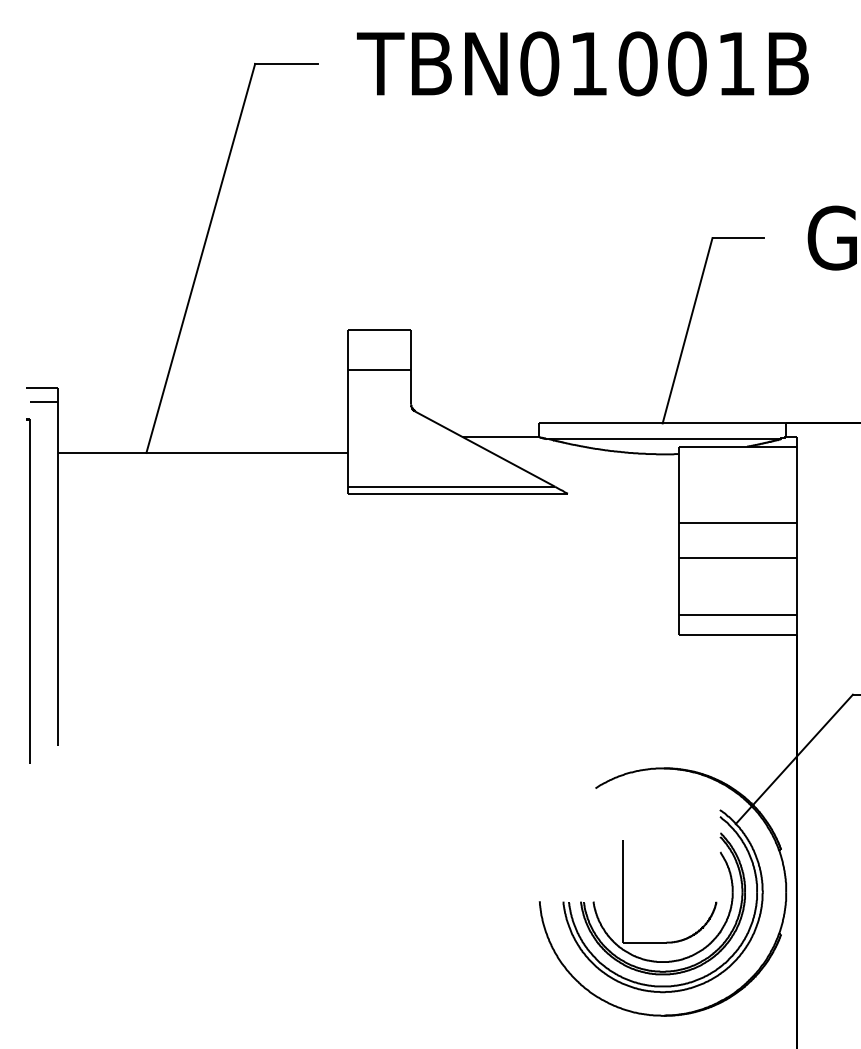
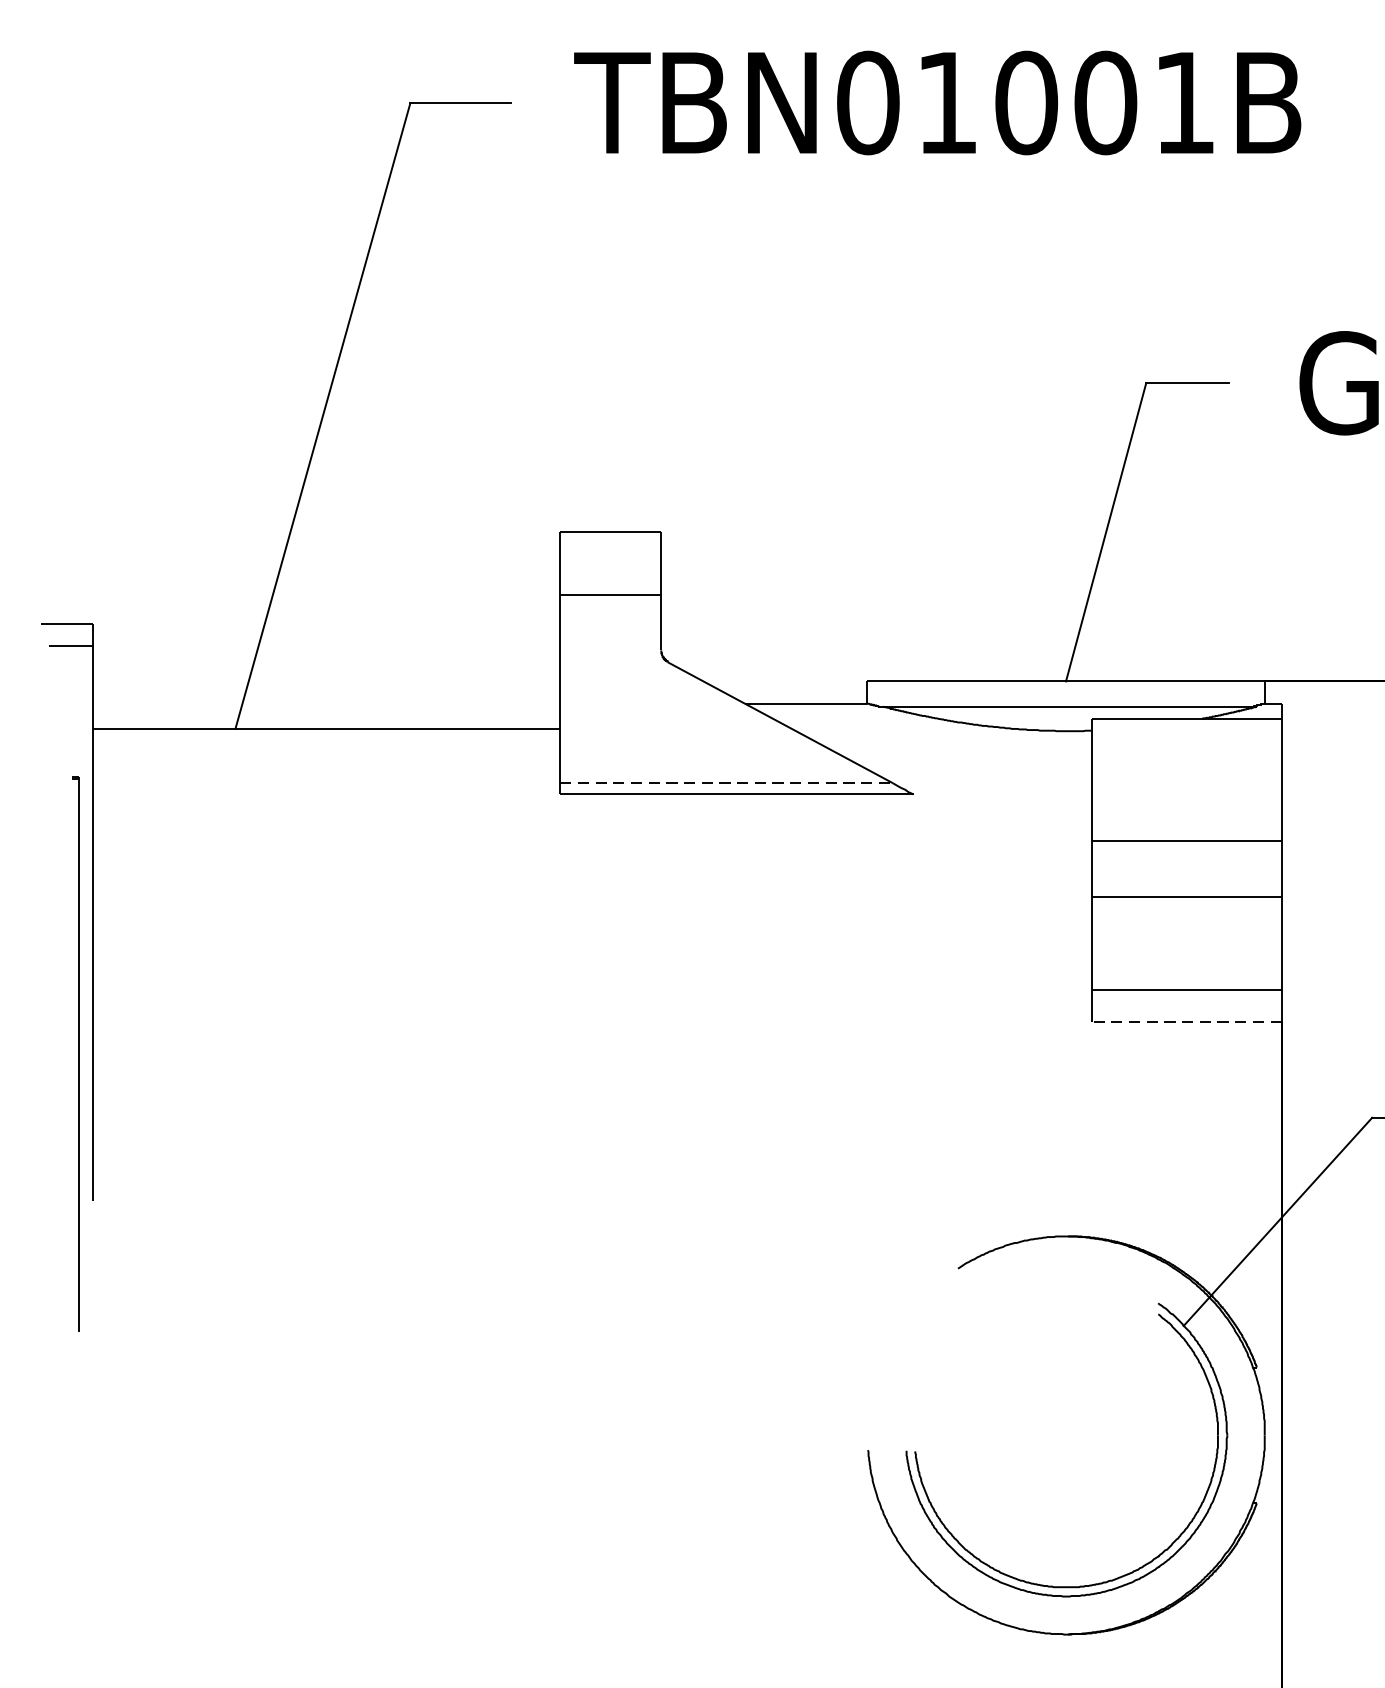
line: (452, 486) -> (727, 782), solid -> dashed
part: (28, 590) -> (76, 1053), moved
line: (737, 635) -> (1186, 1022), solid -> dashed
part: (666, 941) -> (1072, 1514), removed

